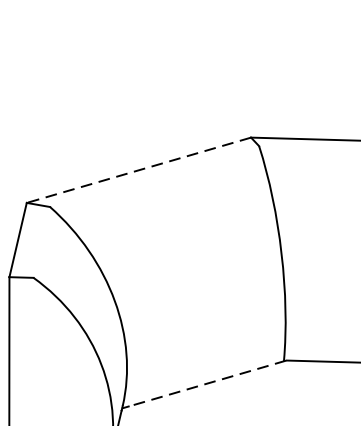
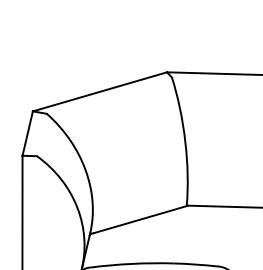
line: (139, 169) -> (100, 91), dashed -> solid
line: (206, 383) -> (140, 219), dashed -> solid

